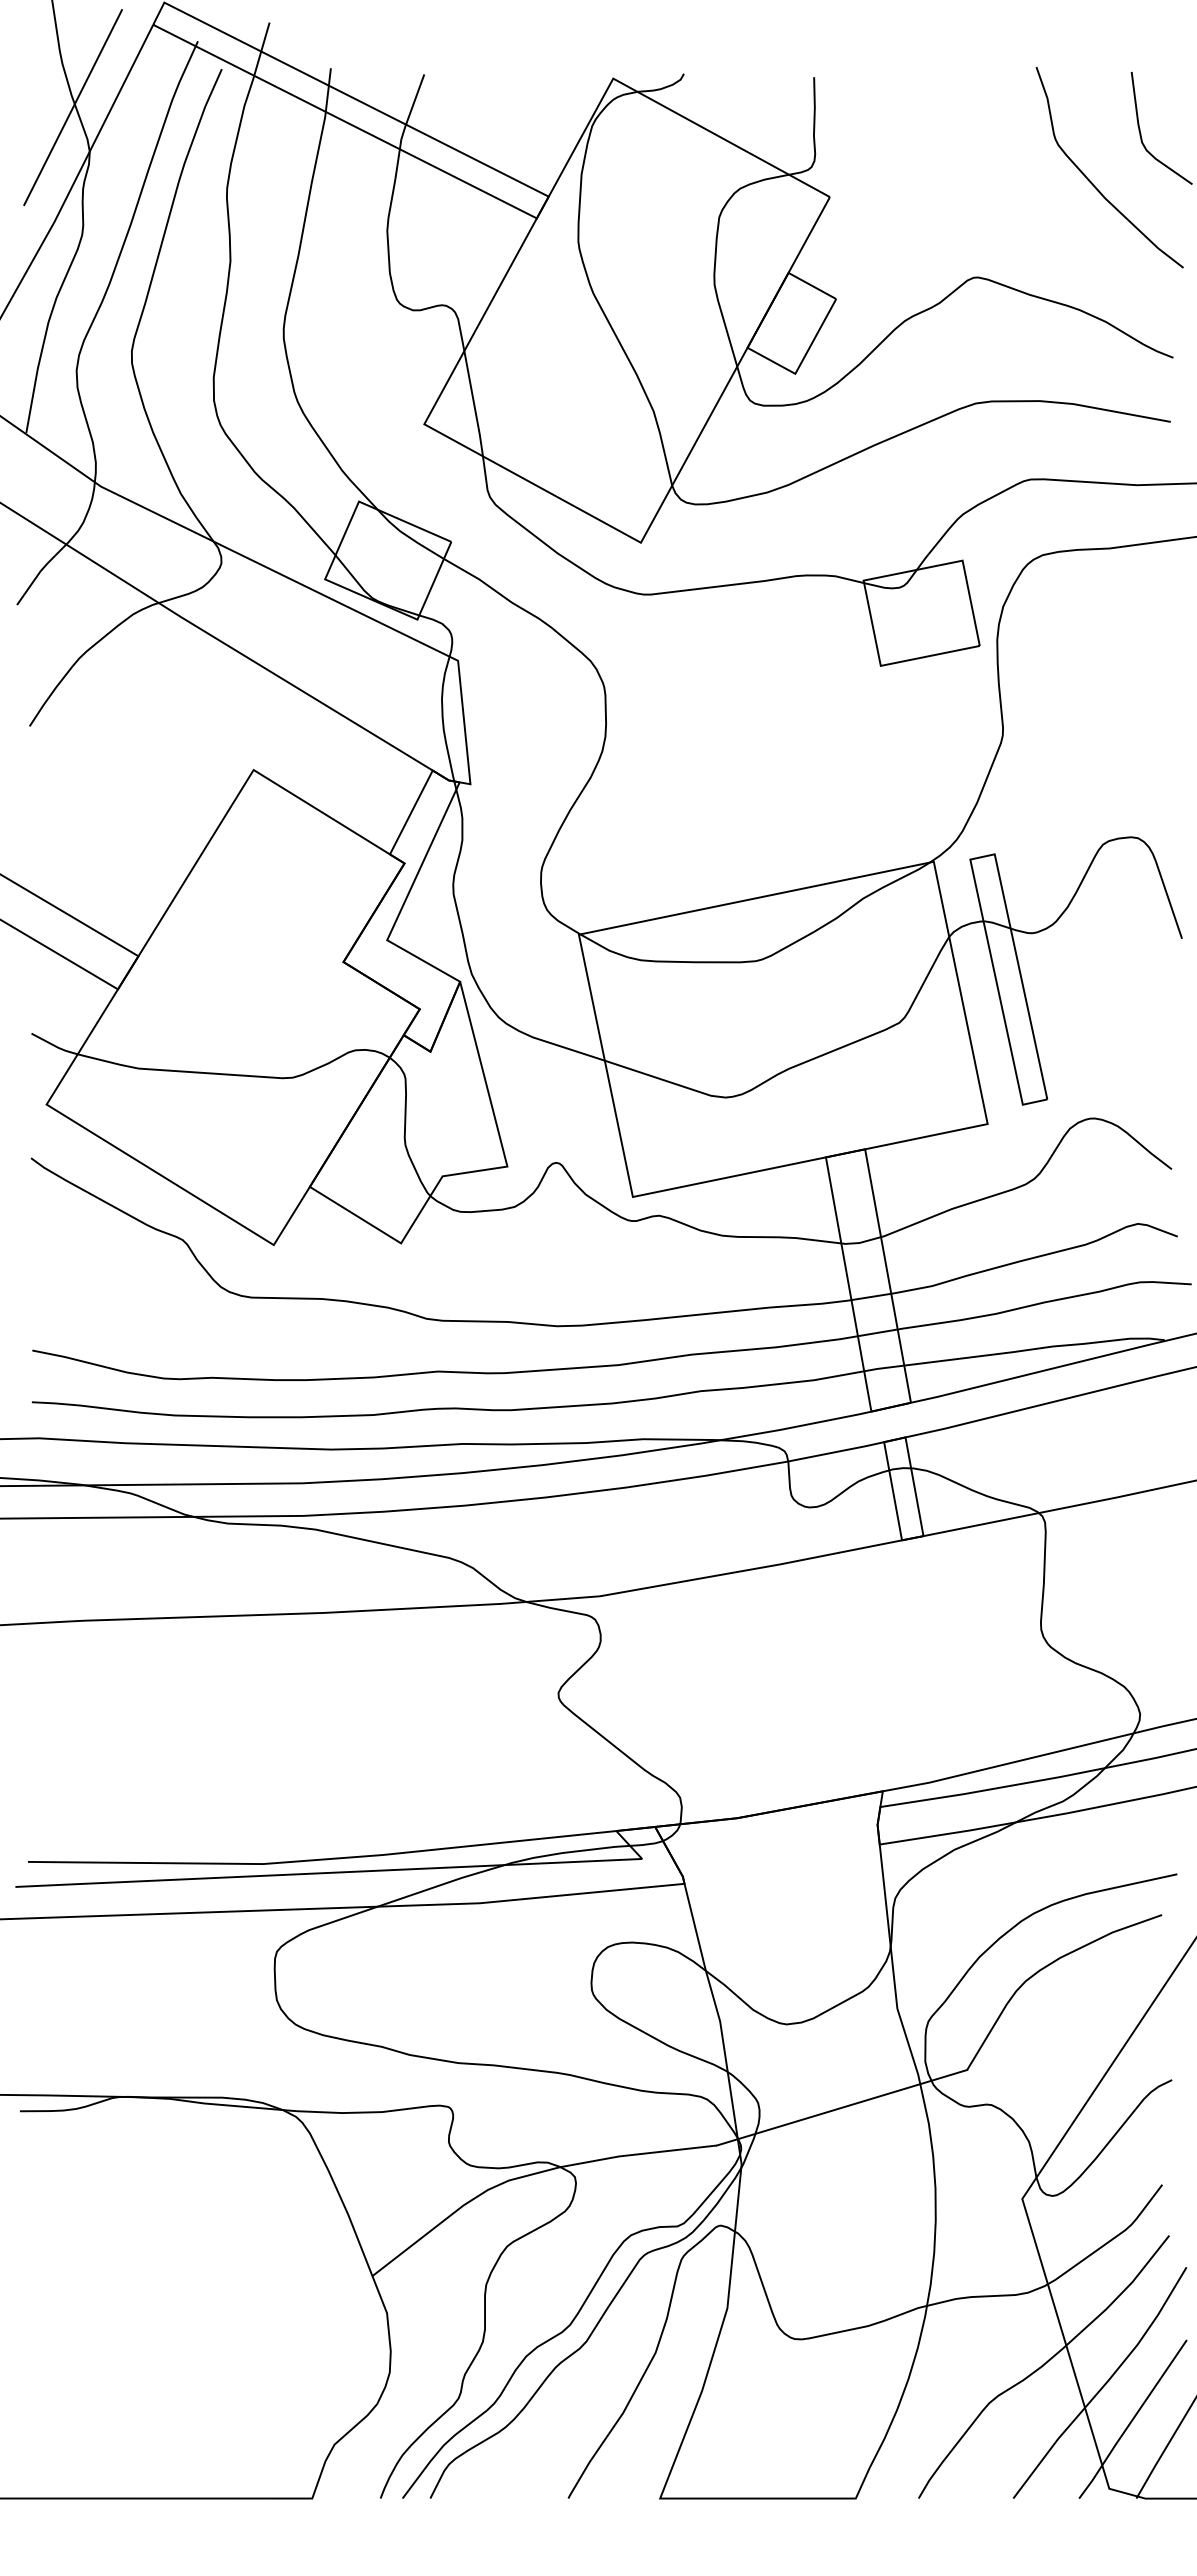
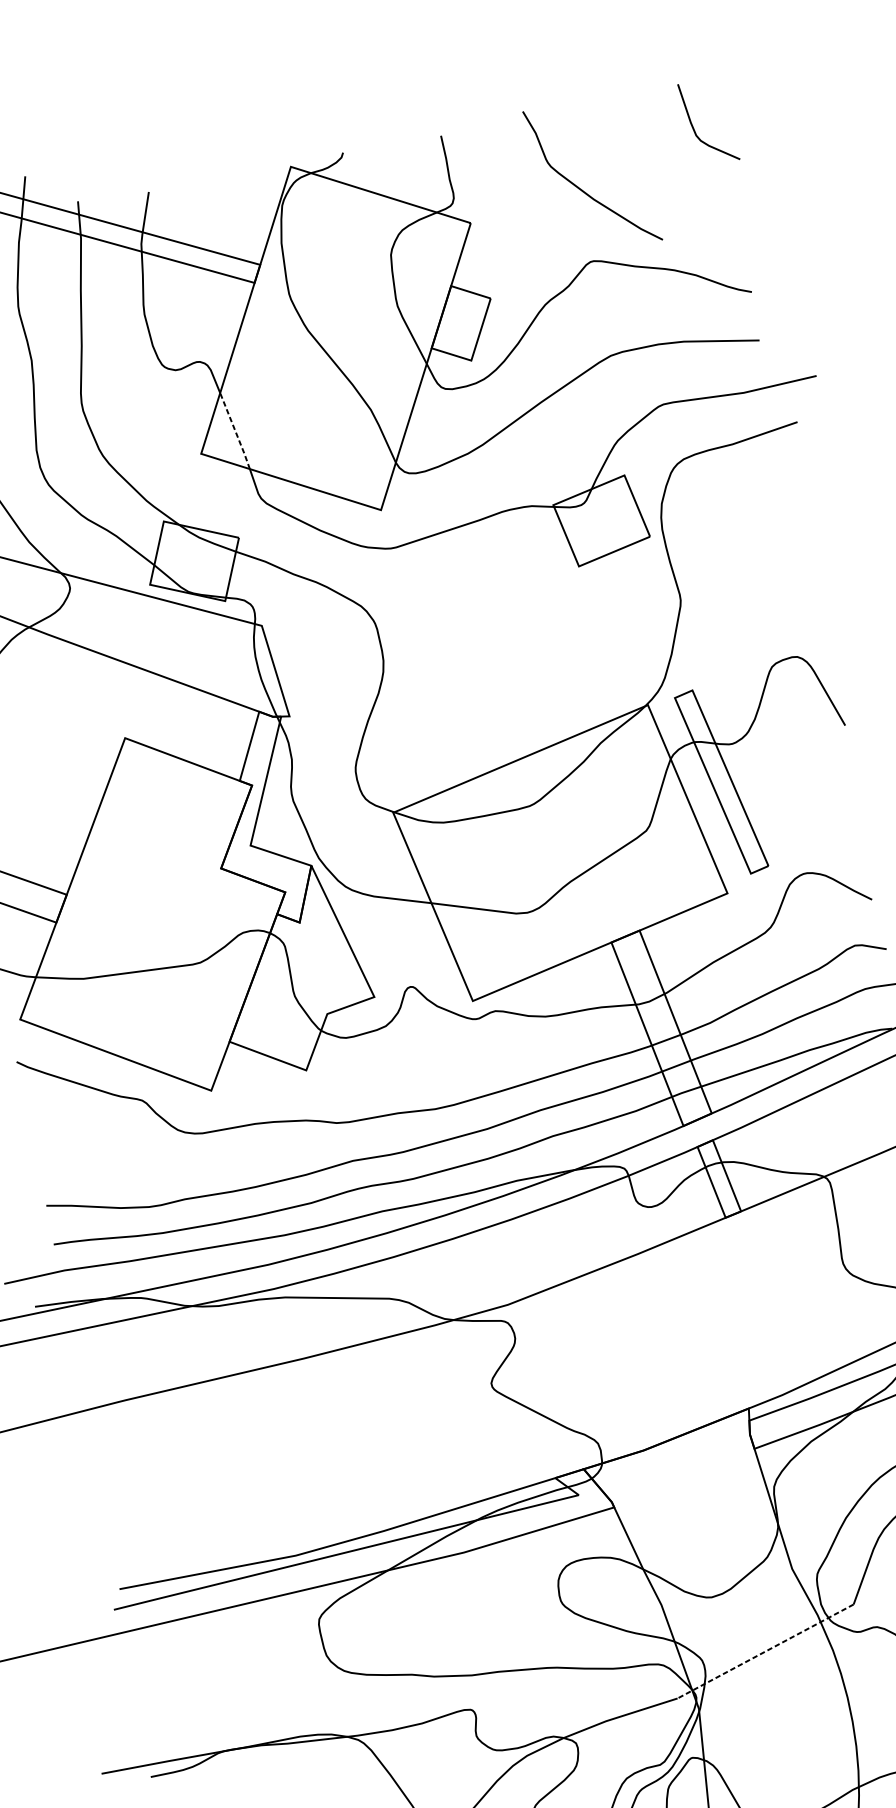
curve: (1093, 183) -> (582, 190), moved
line: (474, 403) -> (235, 430), solid -> dashed
line: (842, 2107) -> (765, 1651), solid -> dashed

